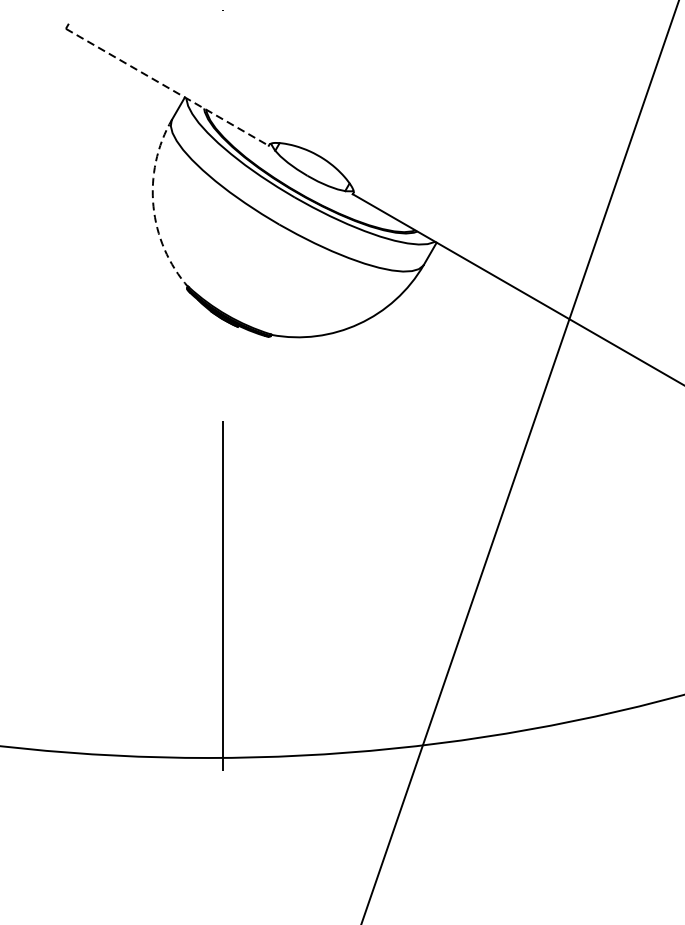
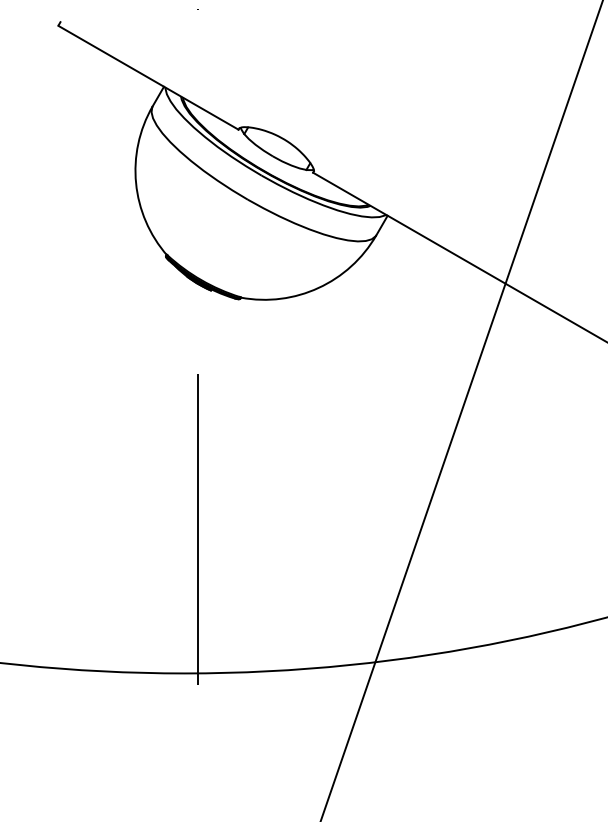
line: (167, 87) -> (148, 77), dashed -> solid
arc: (153, 206) -> (136, 183), dashed -> solid

